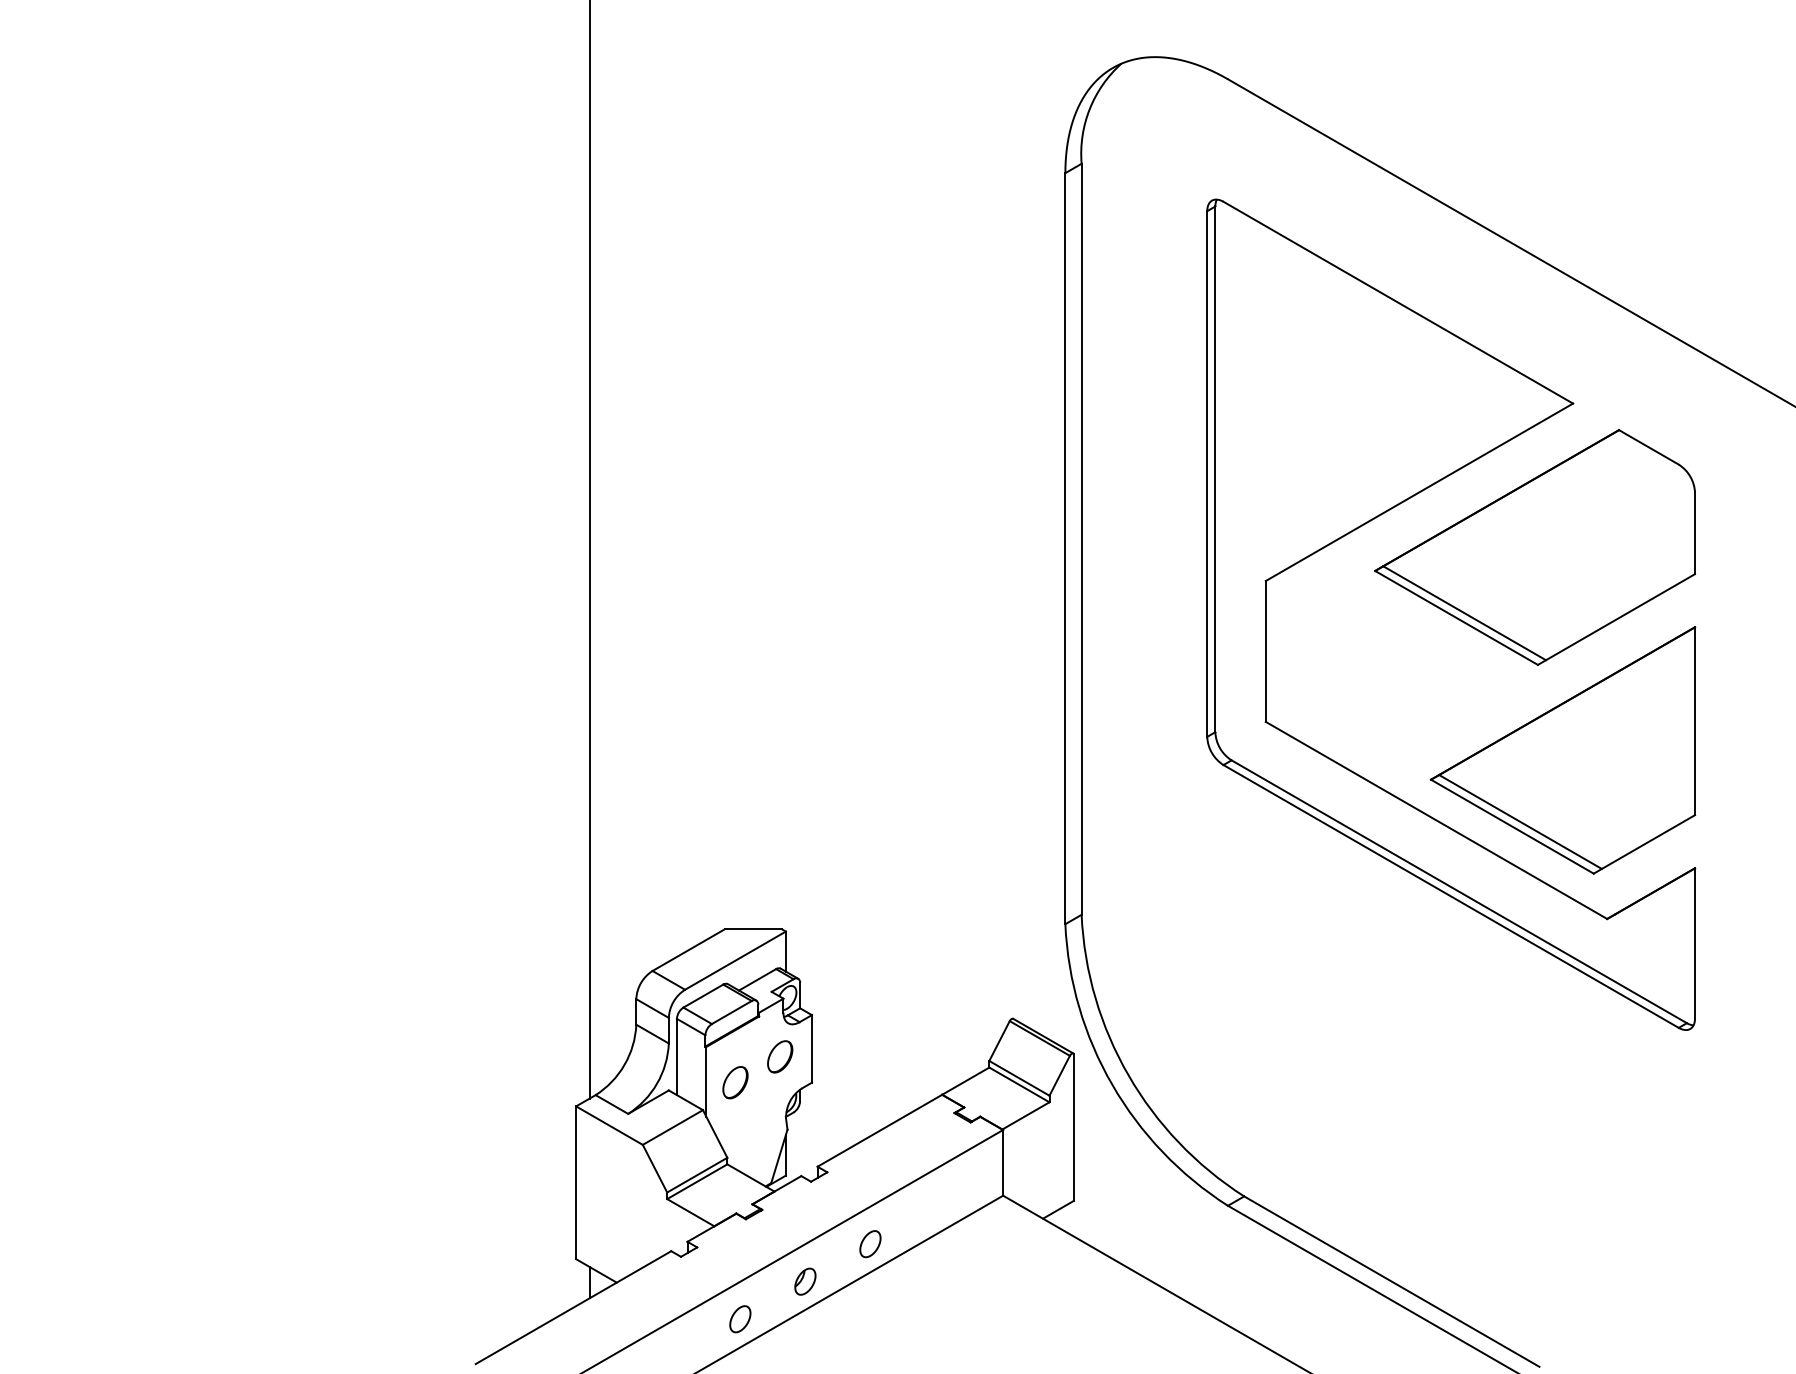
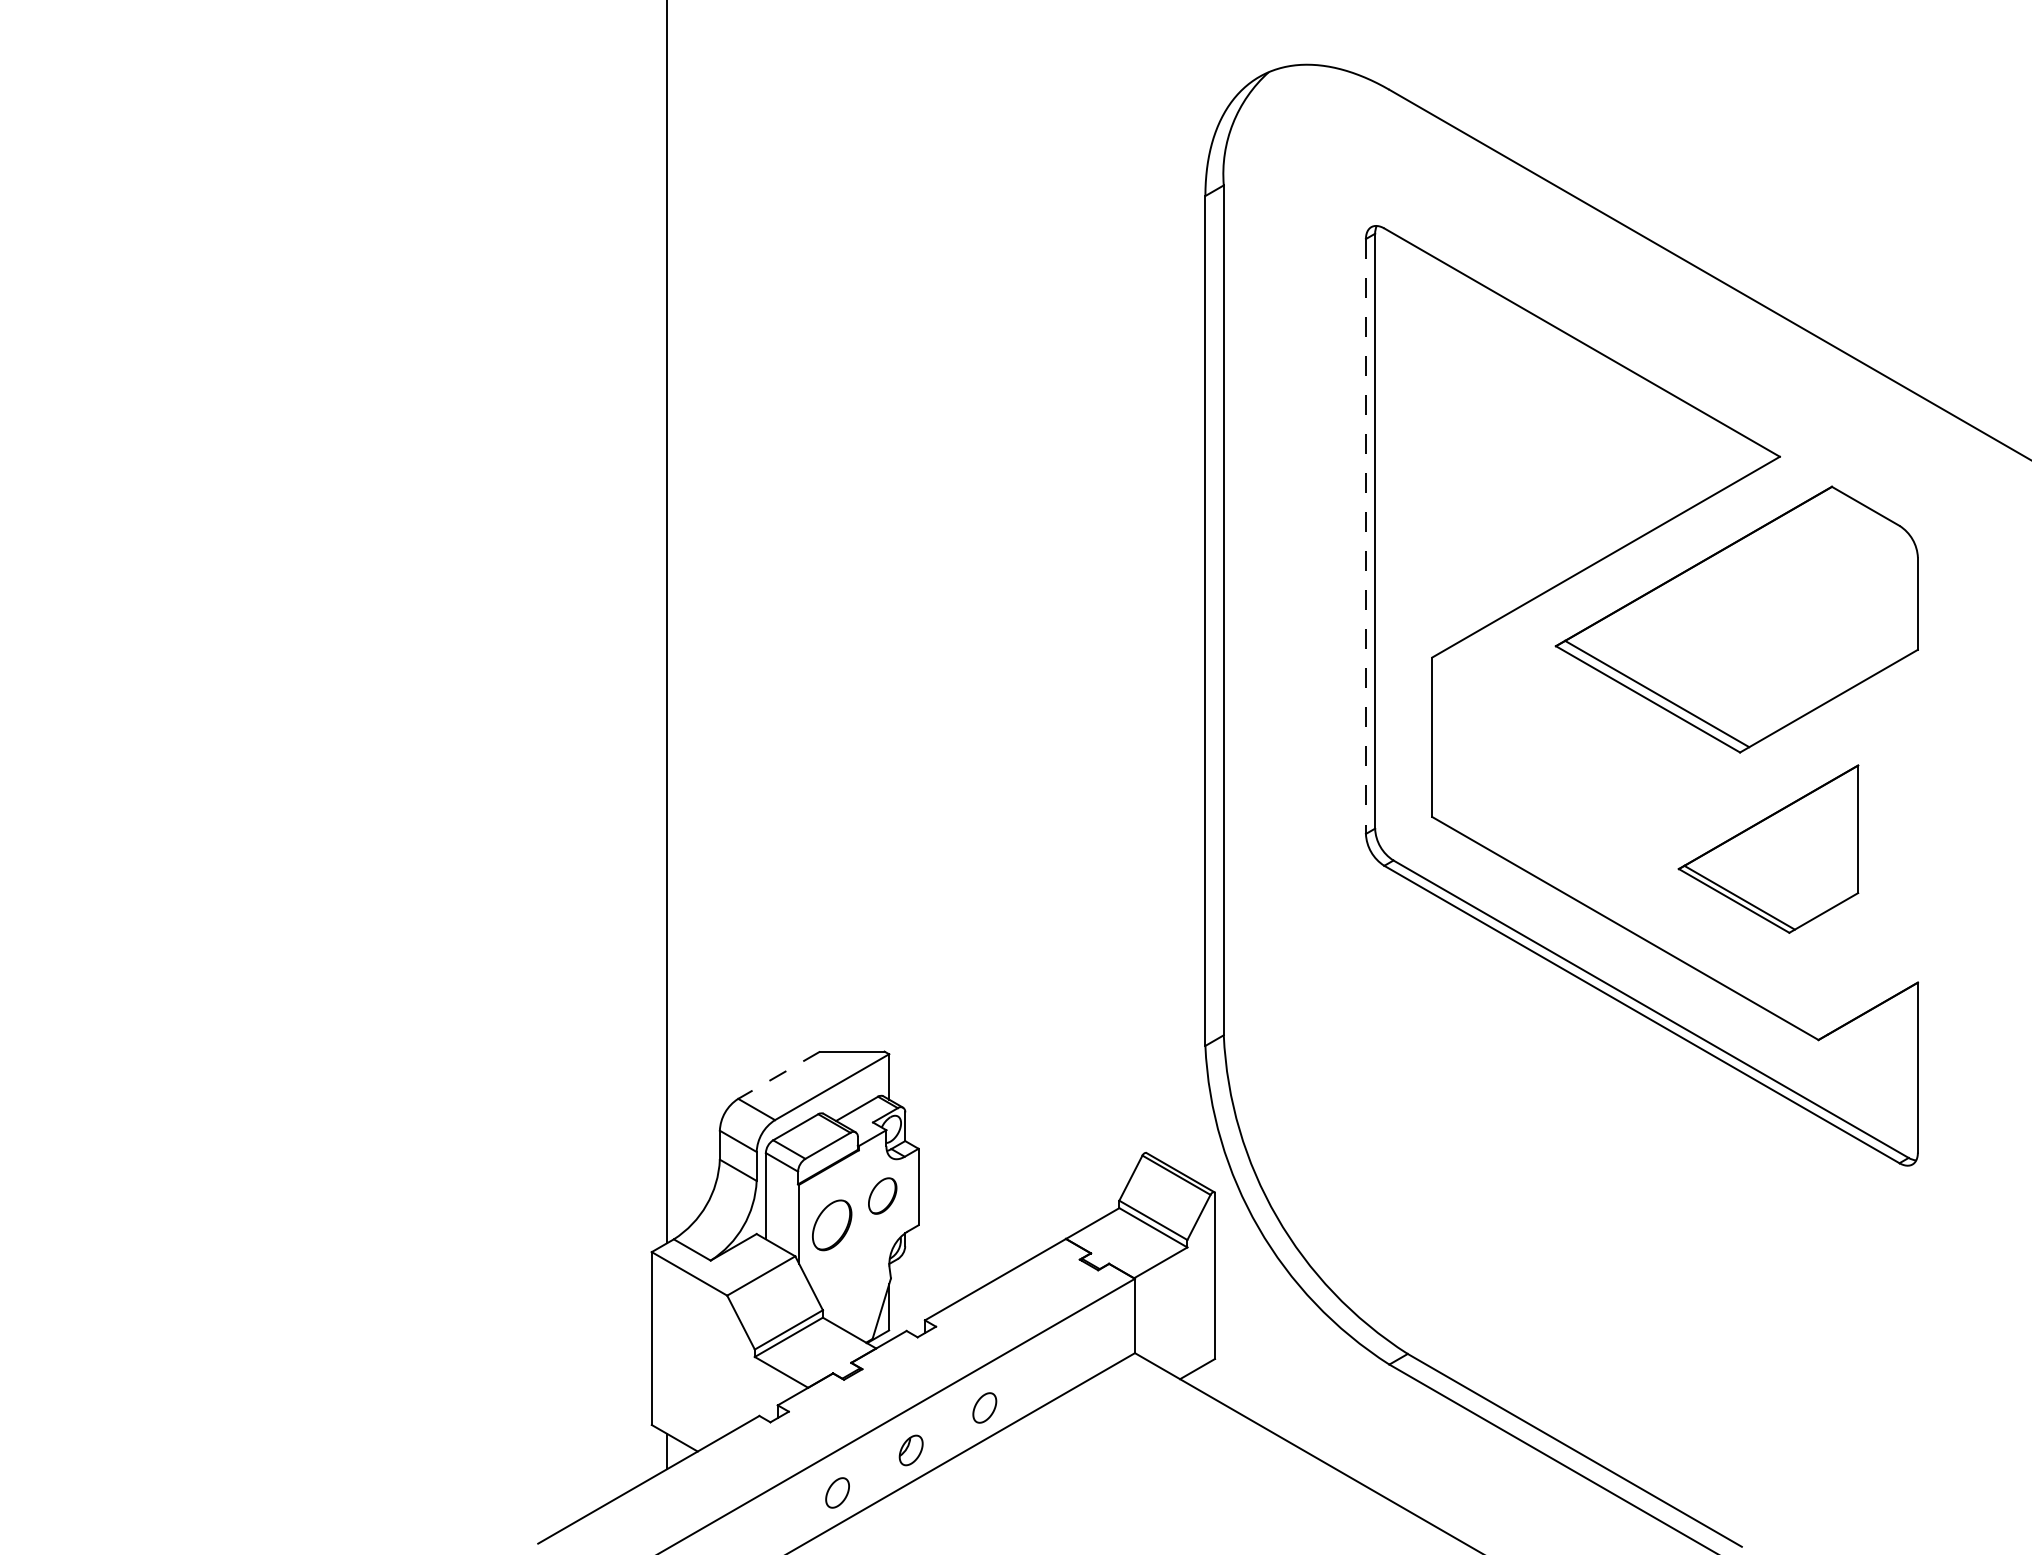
line: (1206, 474) -> (1365, 537), solid -> dashed
part: (1562, 749) -> (1768, 848), size x0.6
line: (688, 950) -> (778, 1075), solid -> dashed
part: (734, 1082) -> (831, 1224), size x1.4

